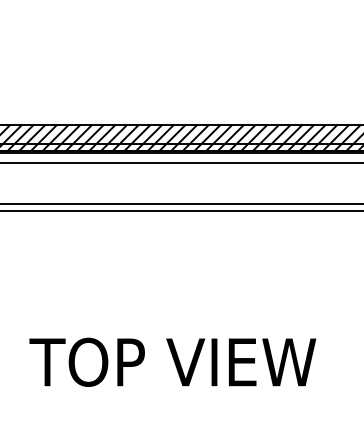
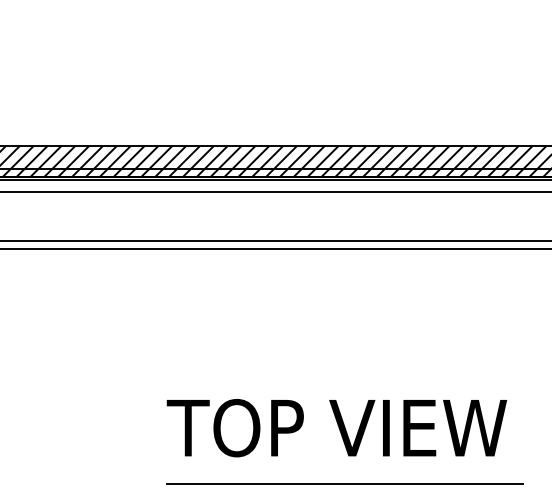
line: (180, 409) -> (345, 483), added

